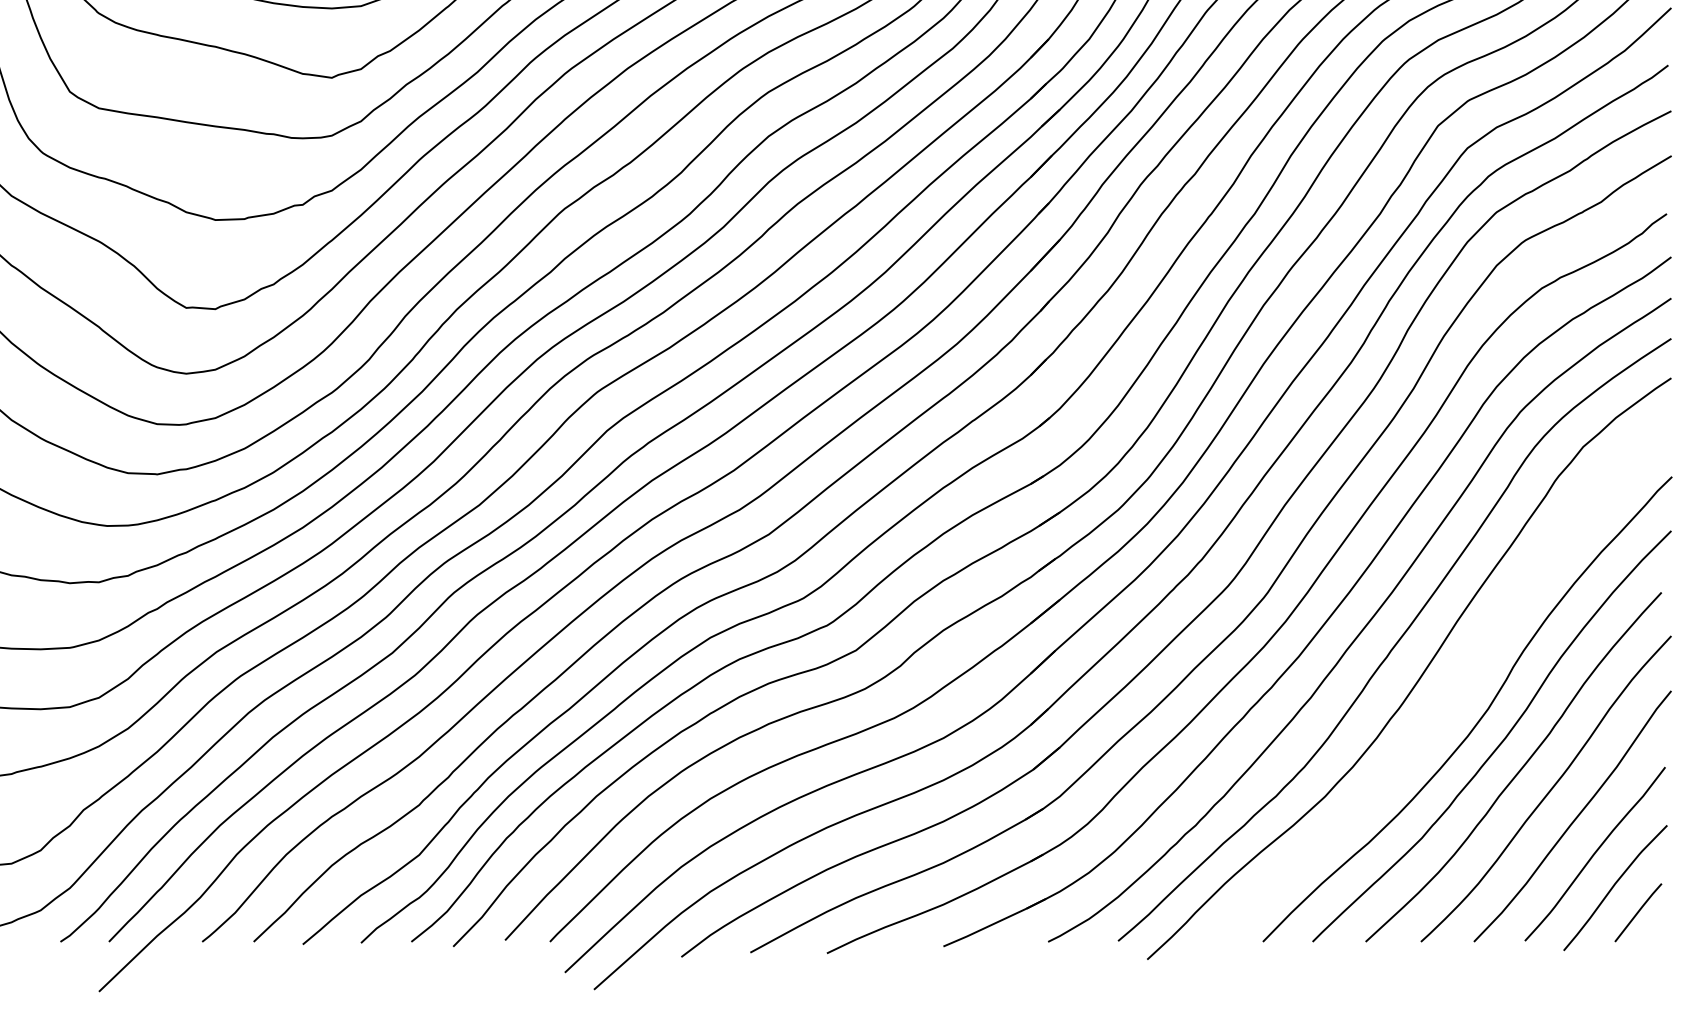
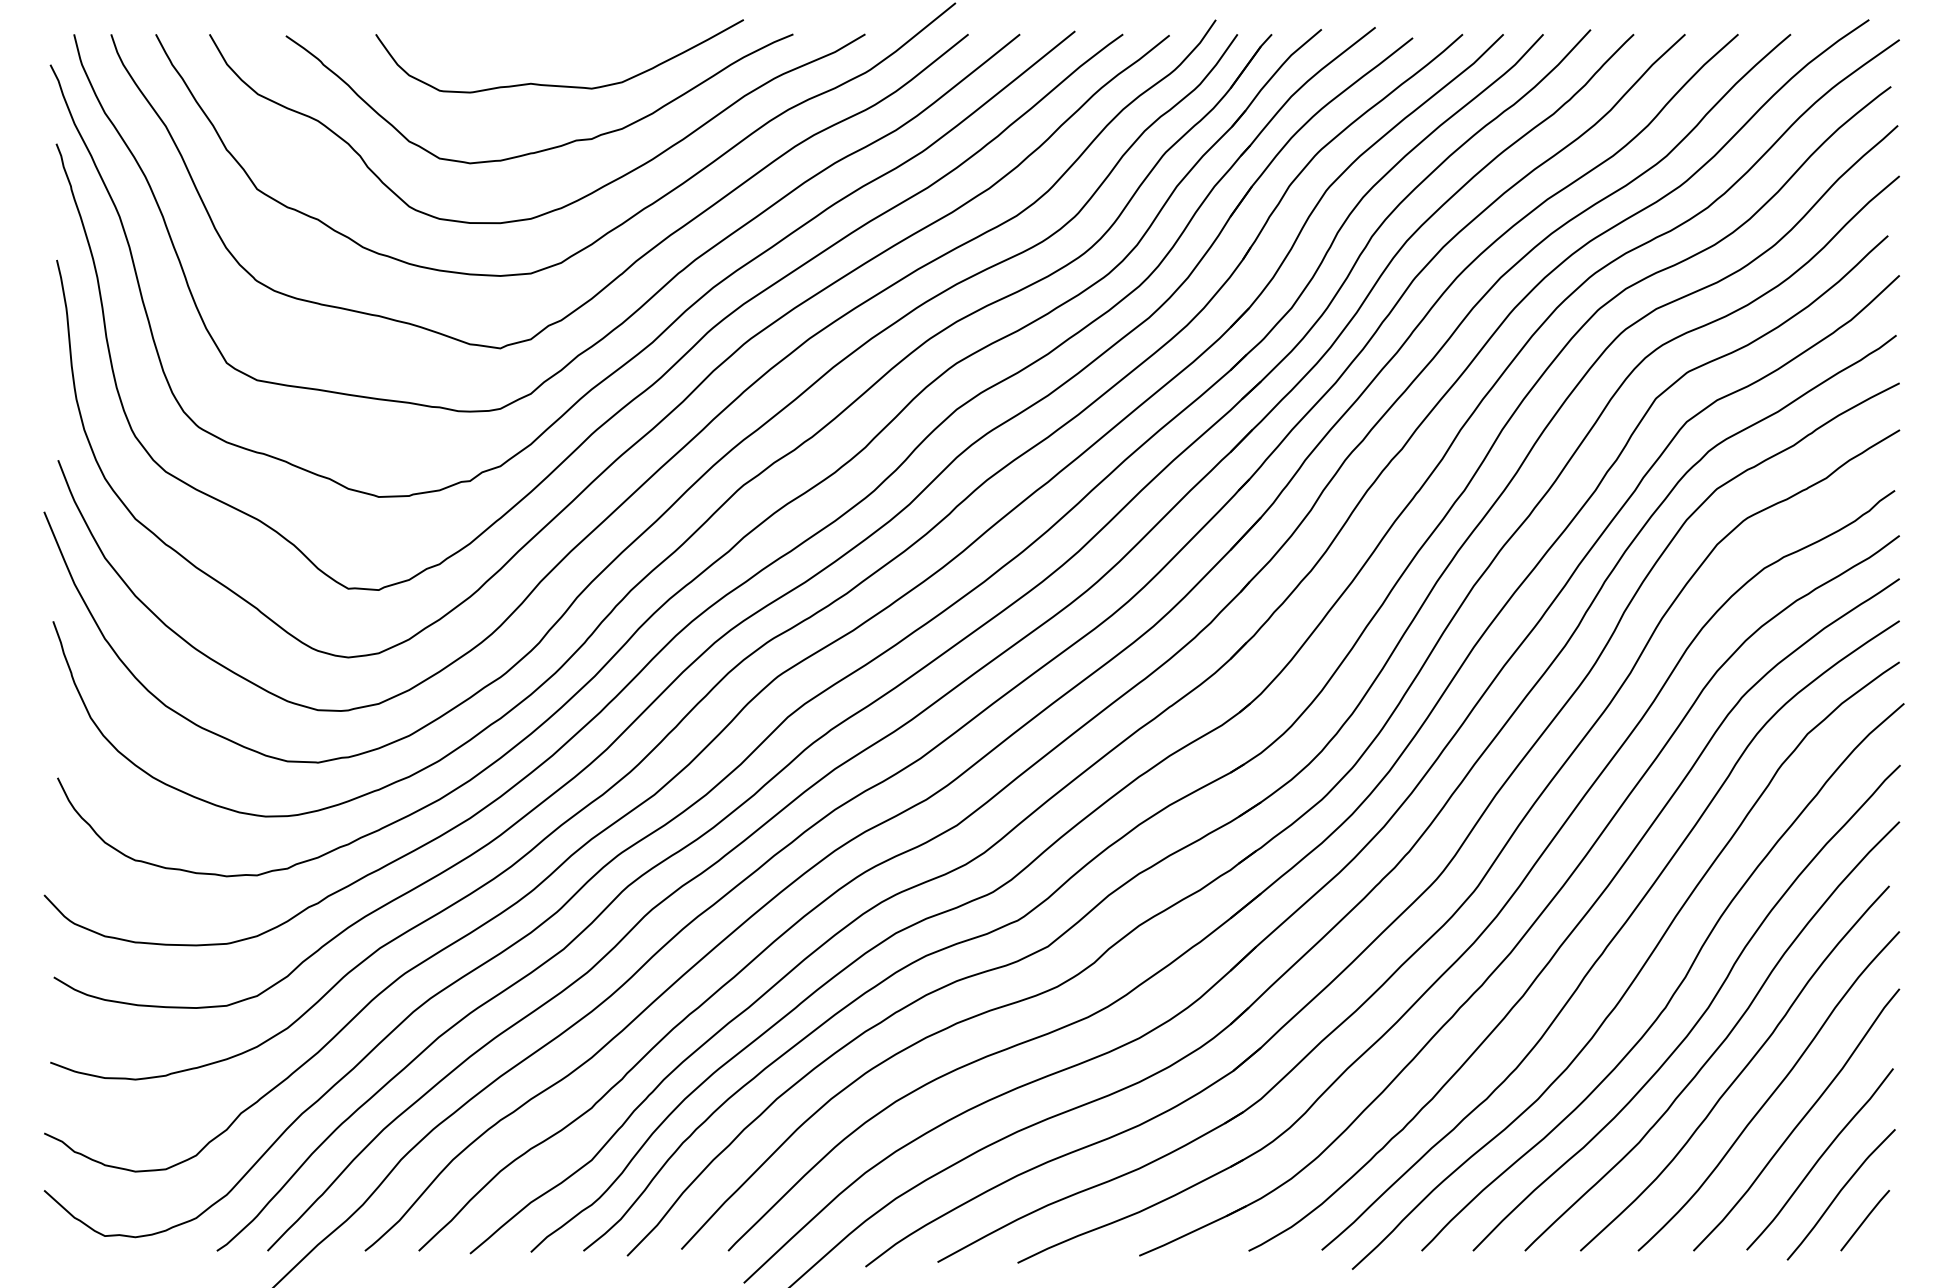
curve: (1458, 688) -> (1677, 986), added

